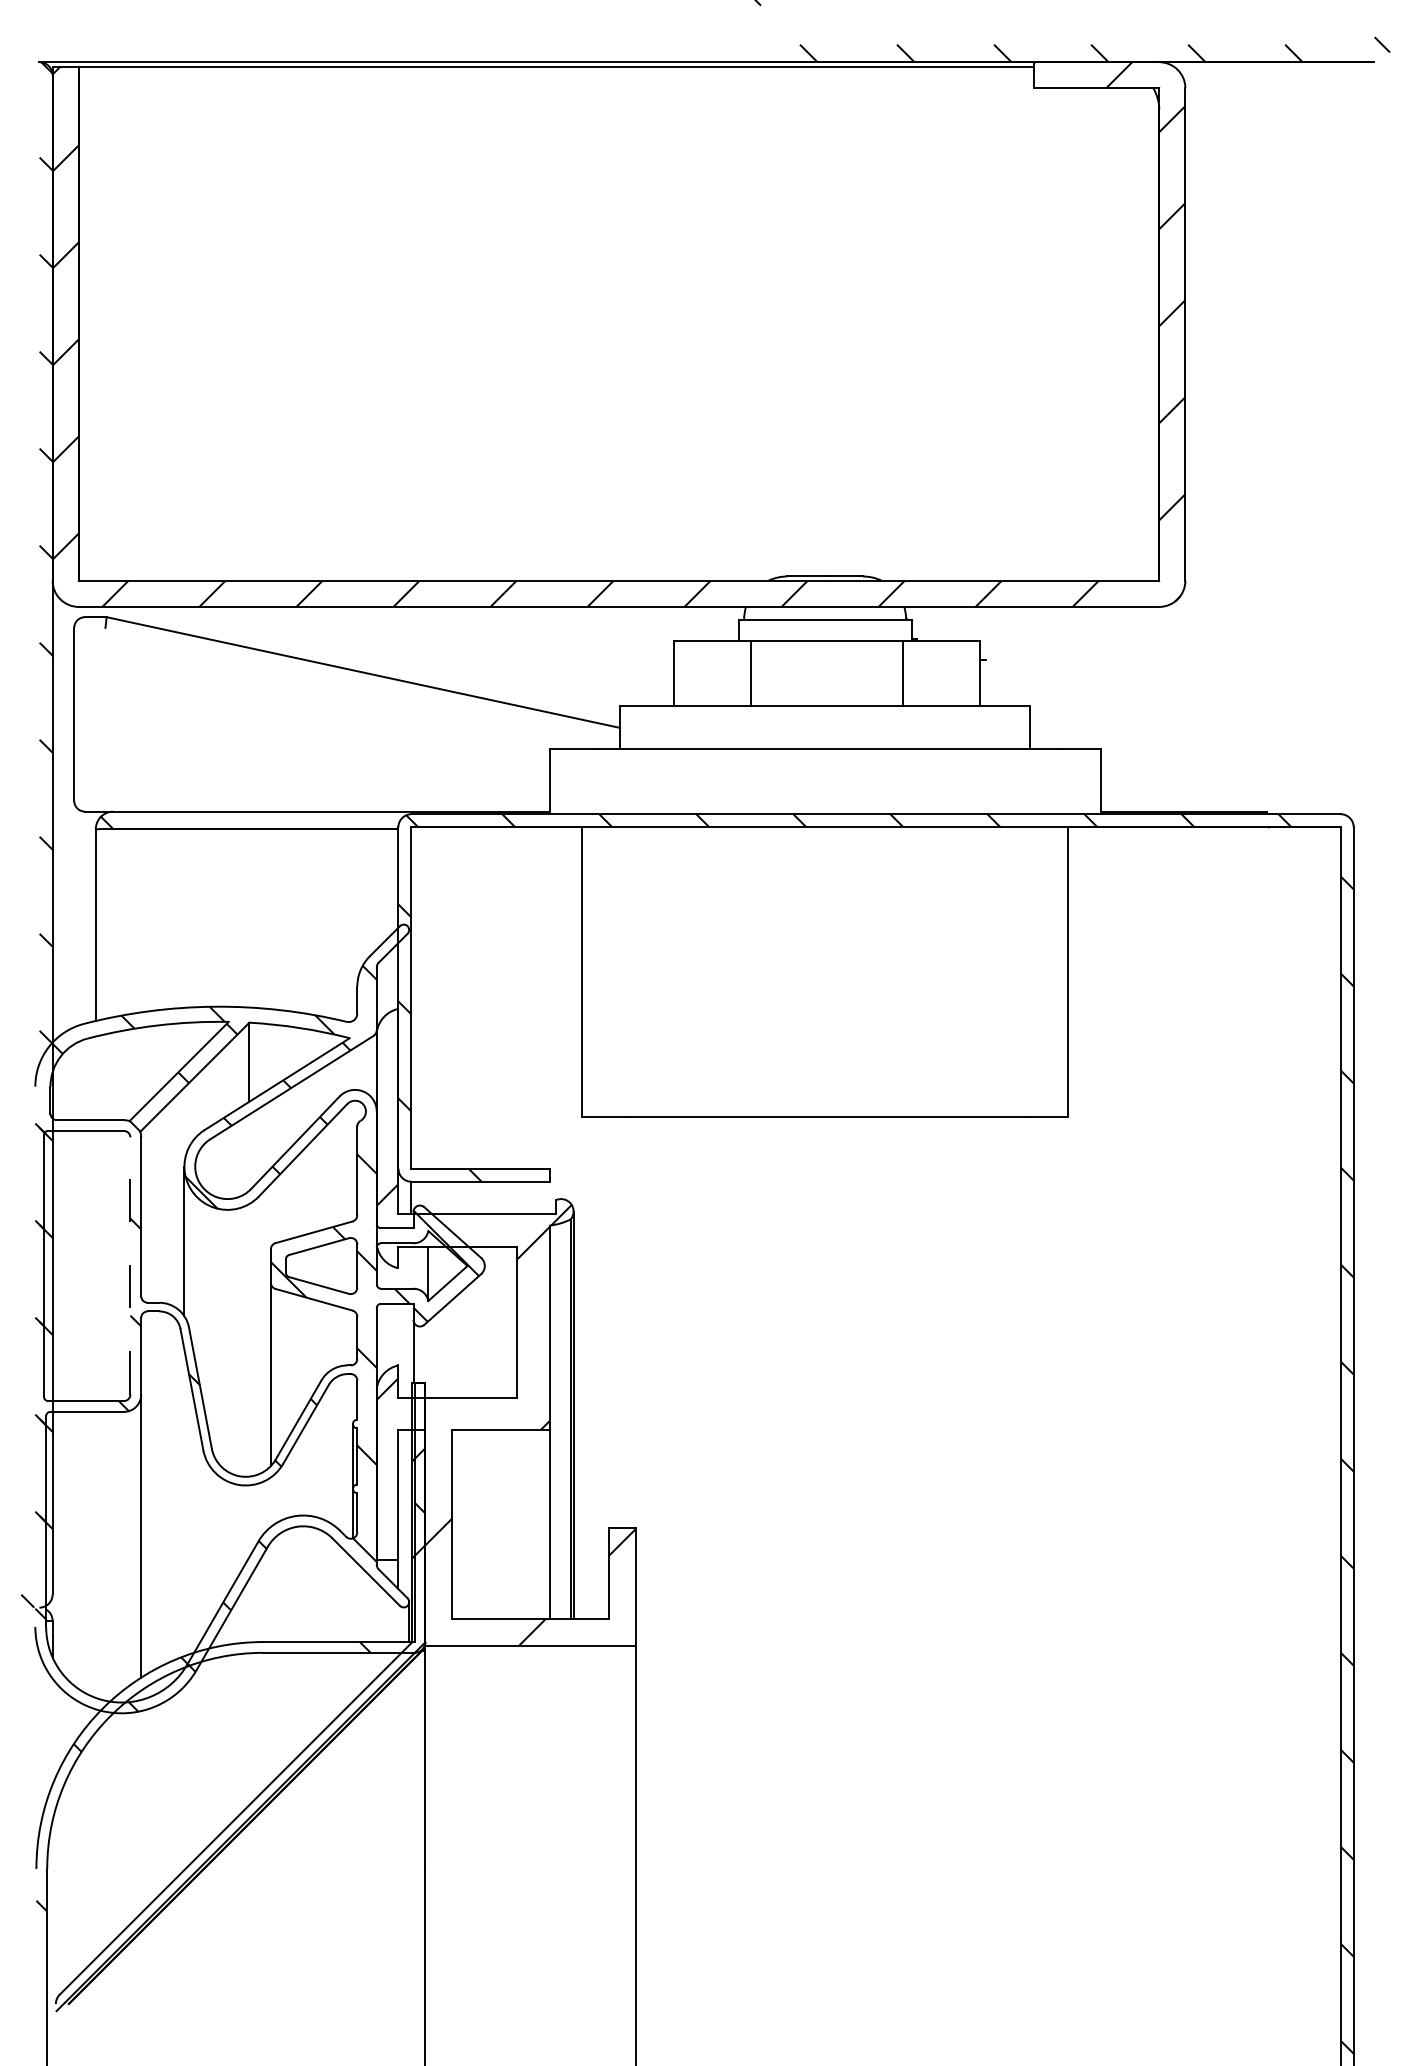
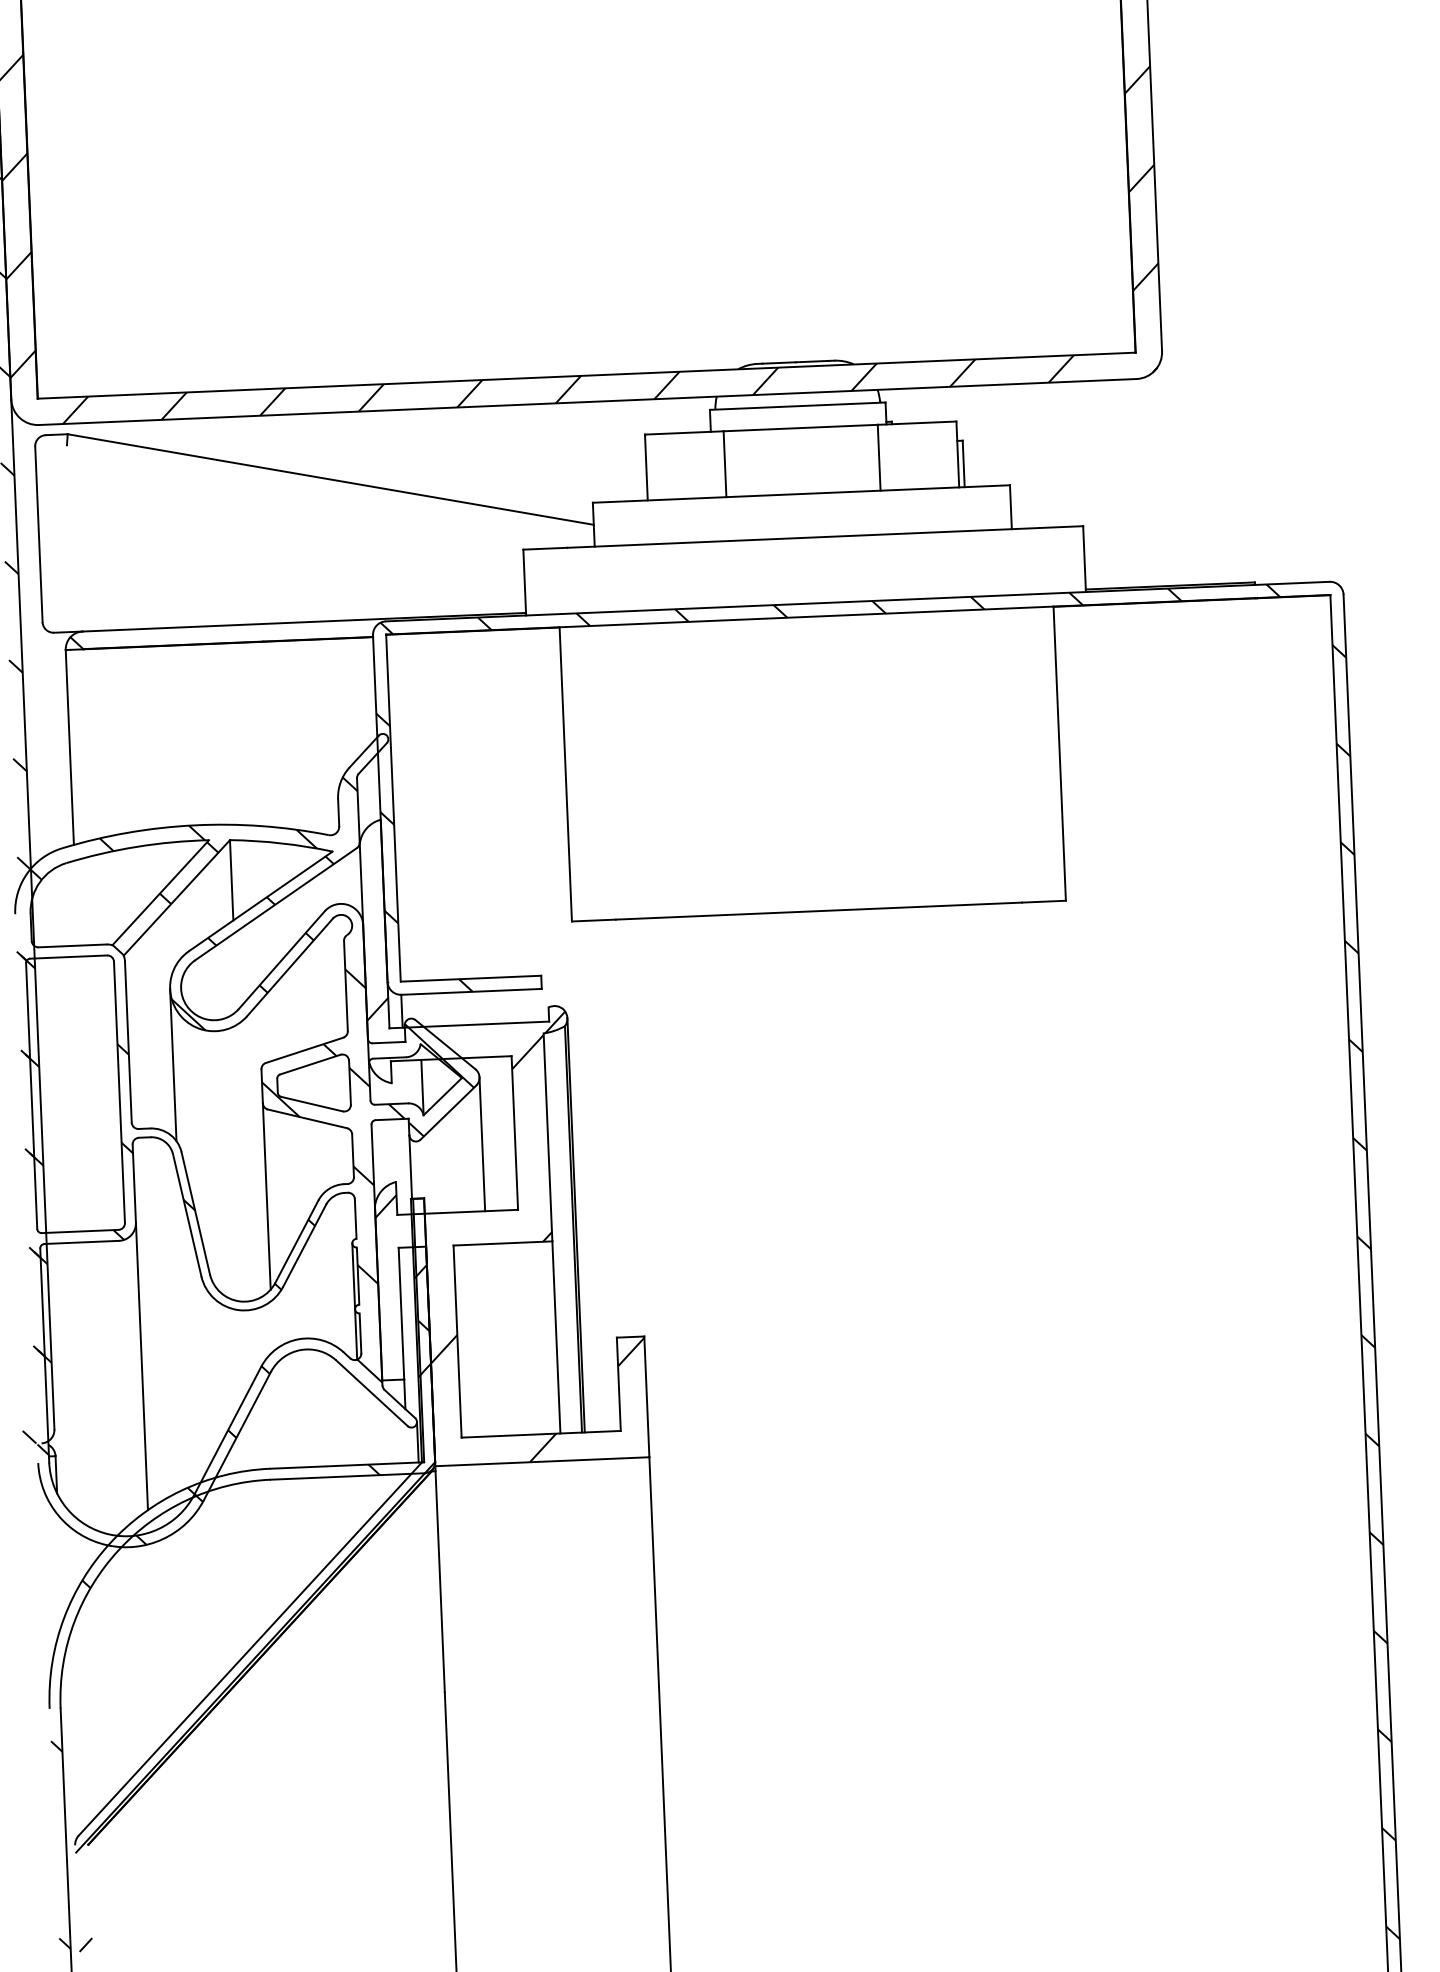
line: (985, 683) -> (963, 464), added
line: (130, 1266) -> (119, 1092), dashed -> solid
line: (484, 1331) -> (481, 1143), added

